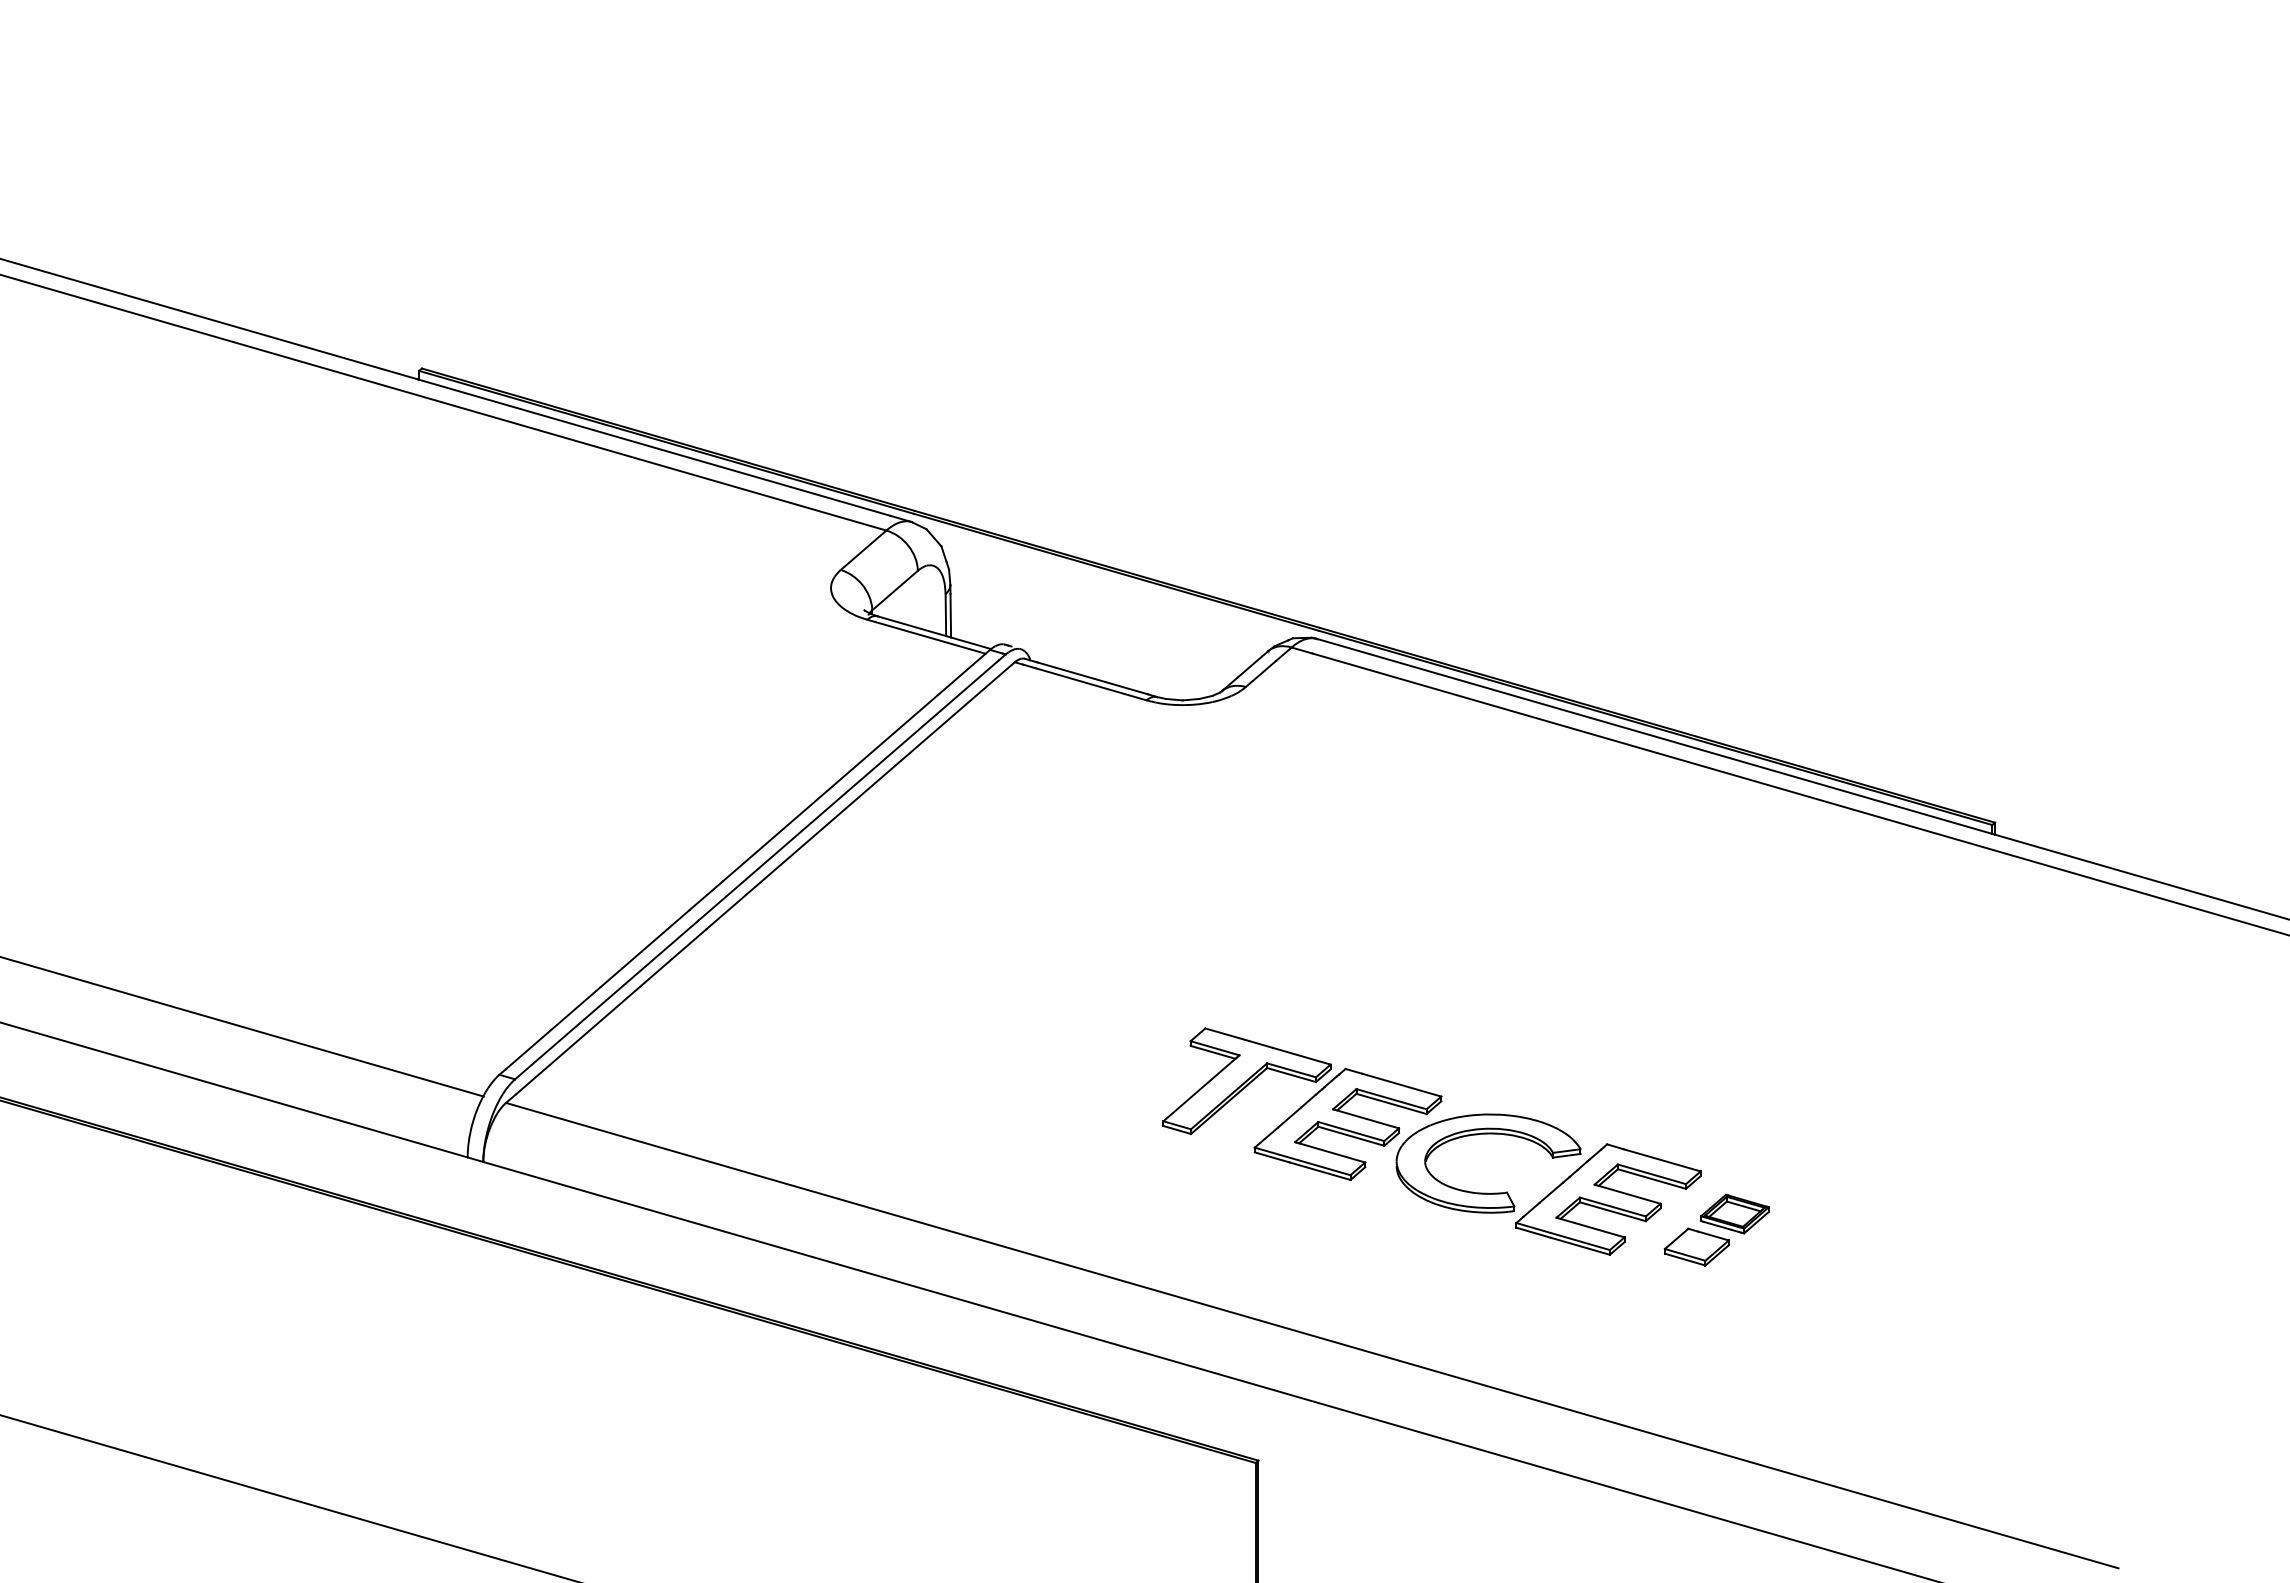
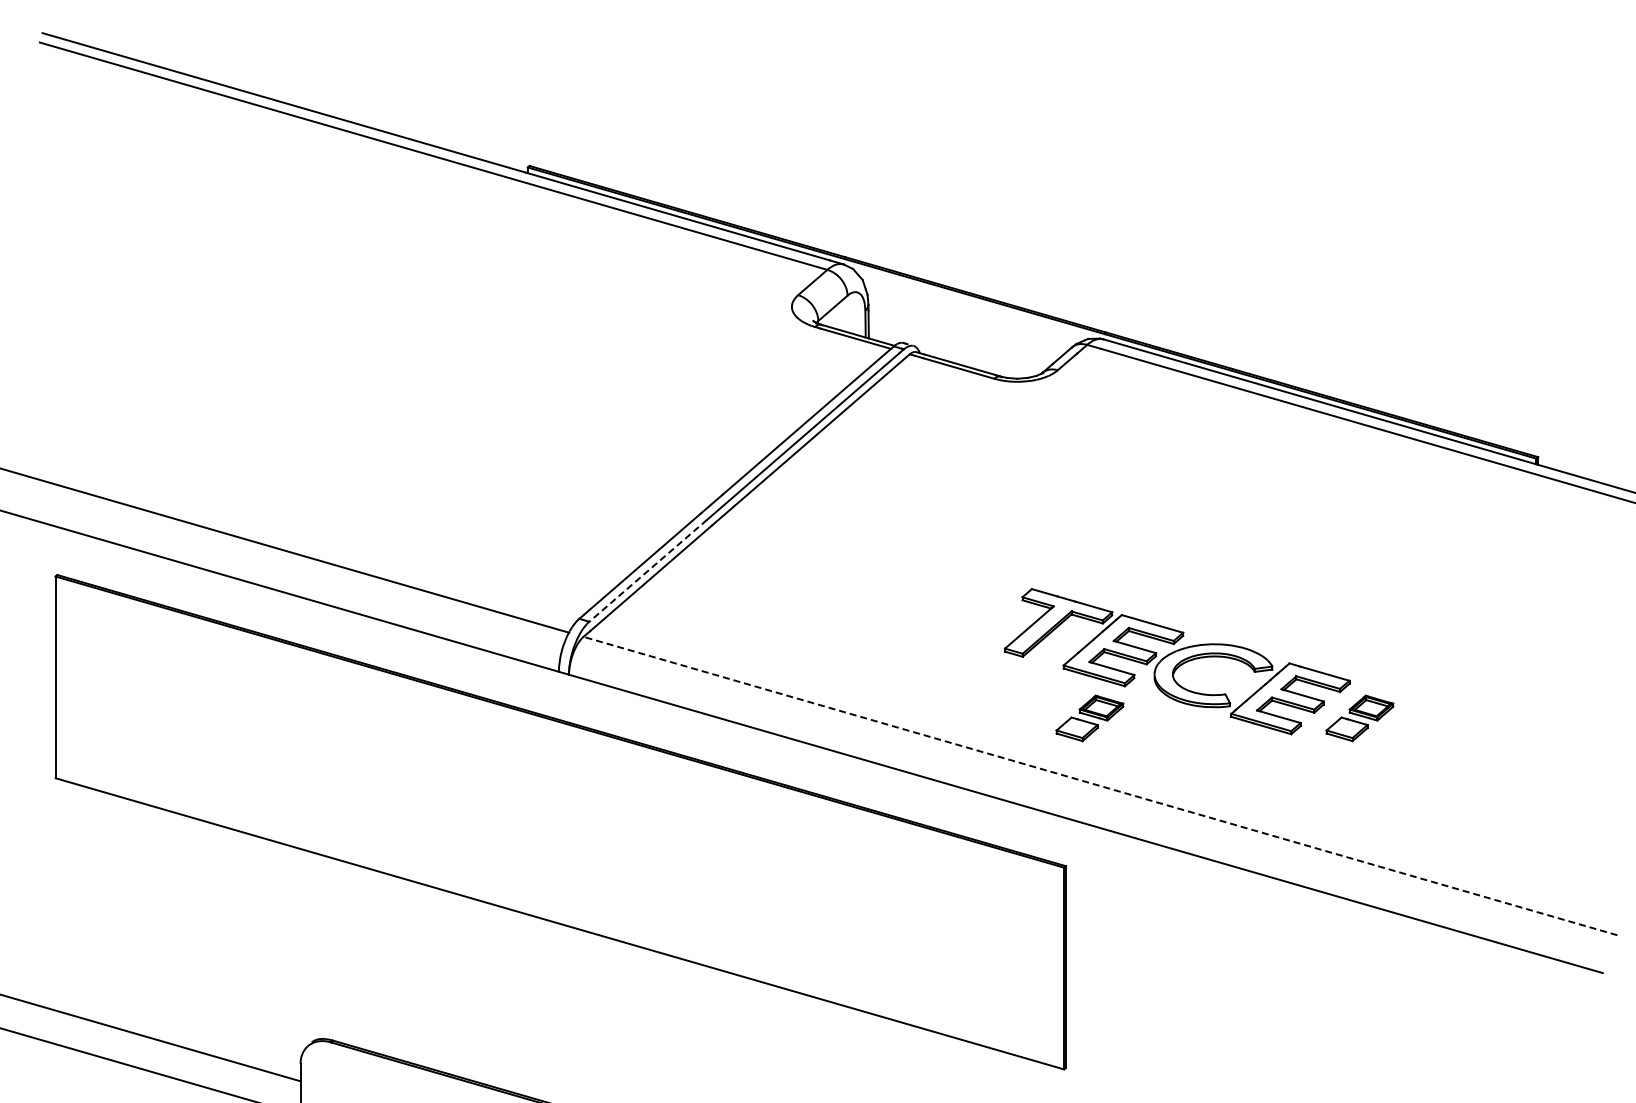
line: (607, 999) -> (648, 570), solid -> dashed
part: (1295, 1230) -> (1089, 718), added
line: (1310, 1334) -> (1099, 785), solid -> dashed

